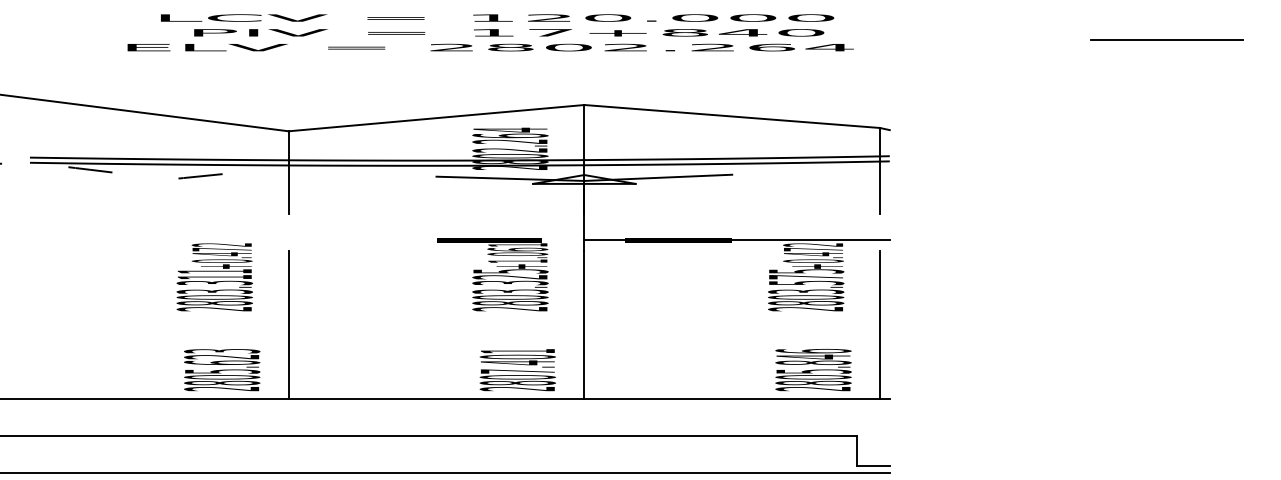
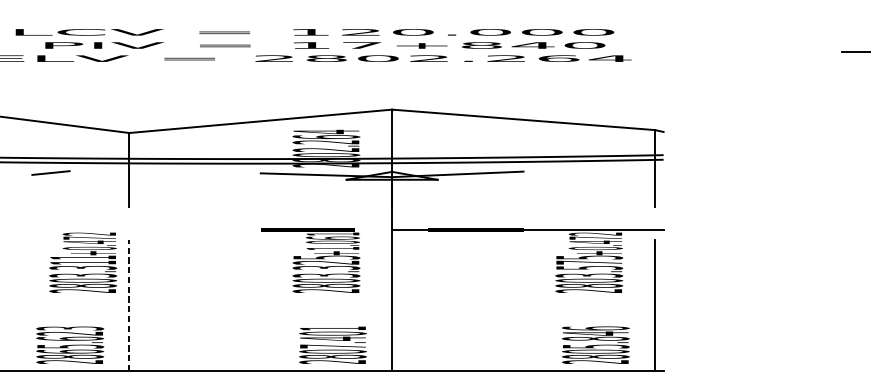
text: (214, 277) -> (82, 262), moved
line: (288, 325) -> (129, 305), solid -> dashed
text: (221, 377) -> (69, 351), 2805.623 -> 2865.623

